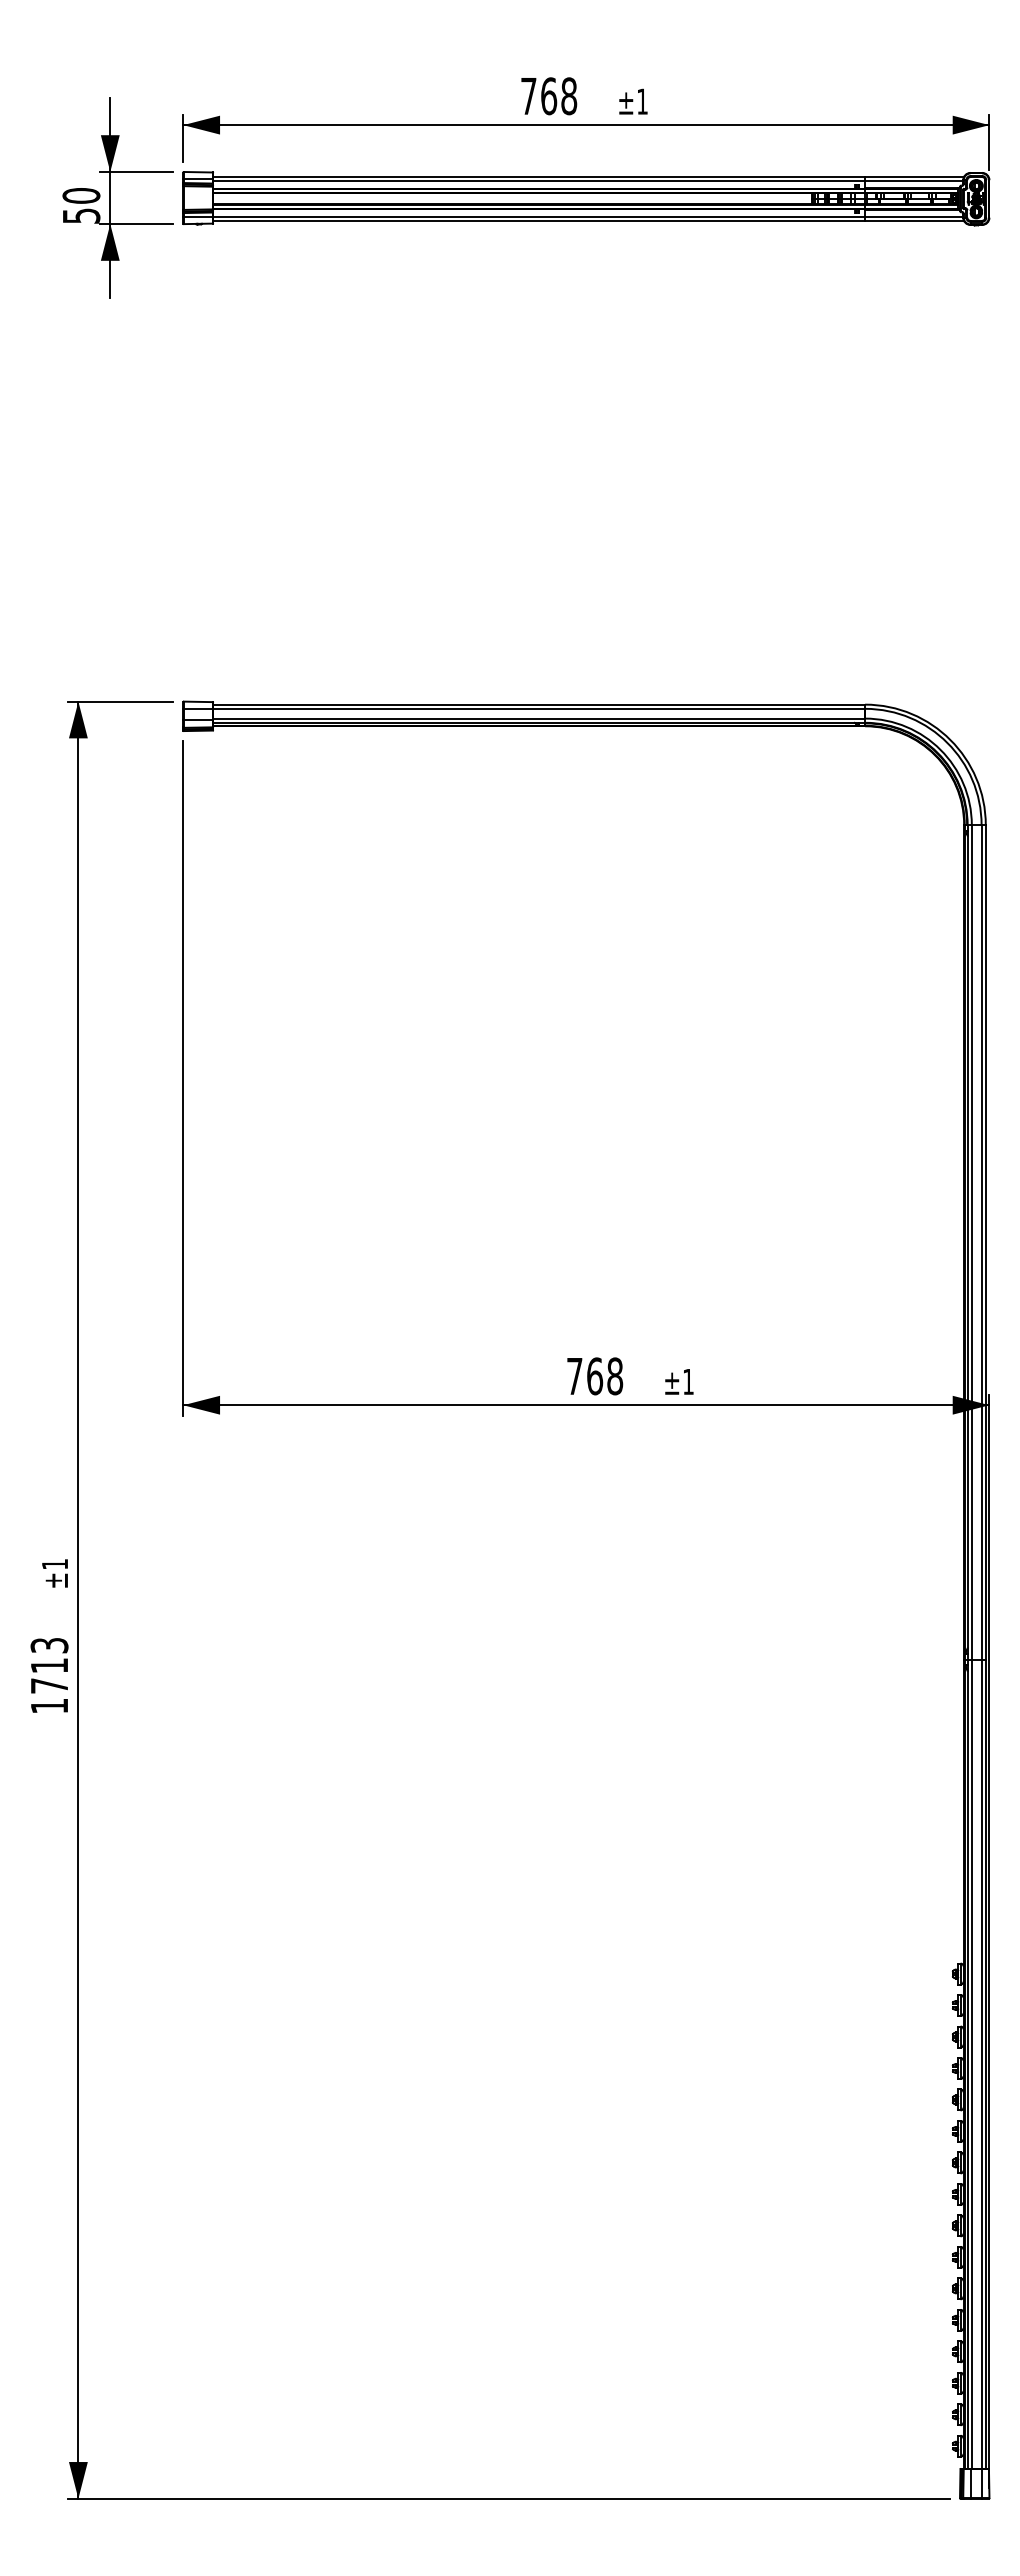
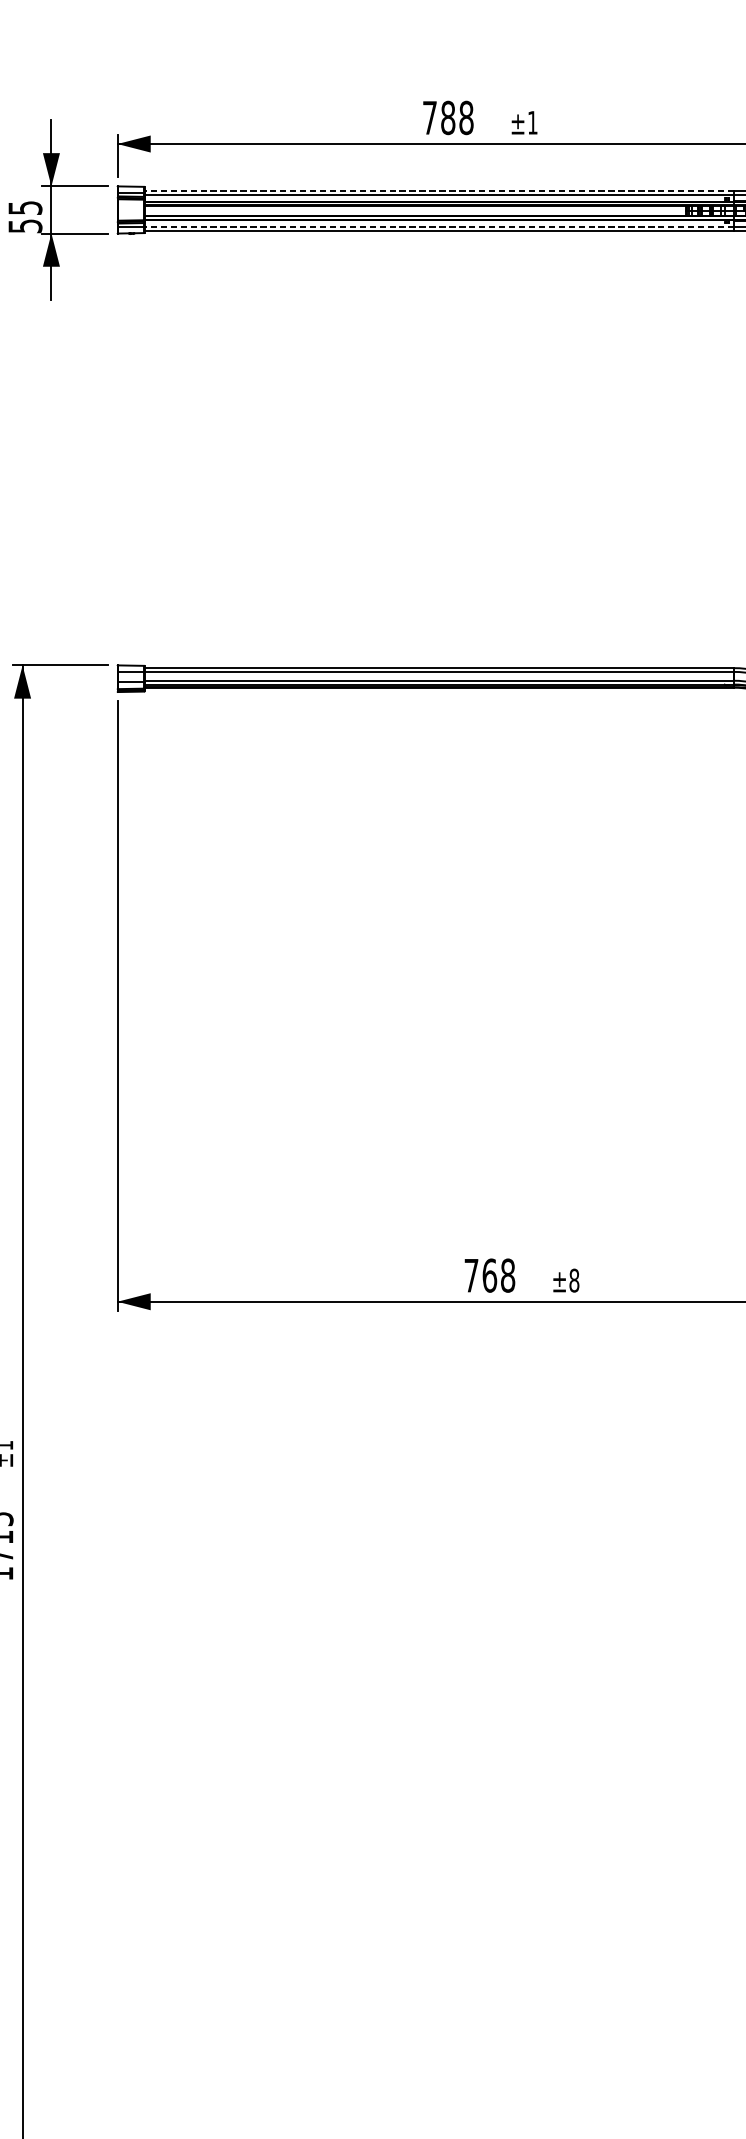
text: (549, 96) -> (448, 118), 768 -> 788
line: (539, 176) -> (439, 190), solid -> dashed
text: (81, 195) -> (25, 207), 50 -> 55
line: (539, 216) -> (439, 226), solid -> dashed
text: (688, 1381) -> (574, 1280), ±1 -> ±8

